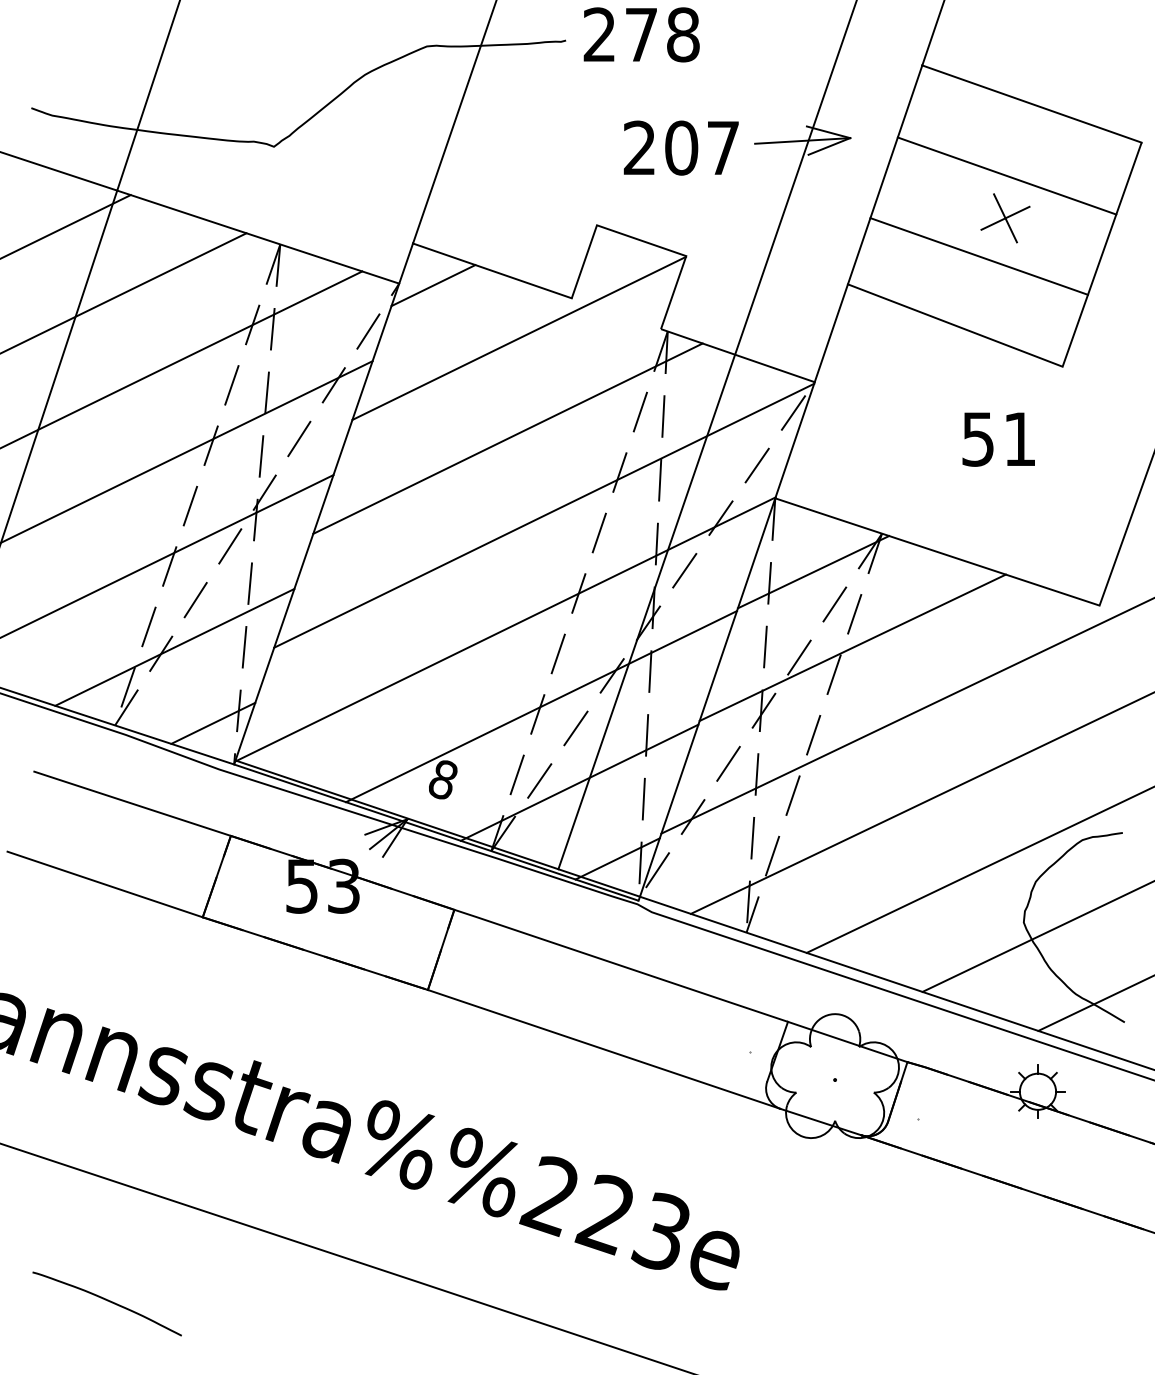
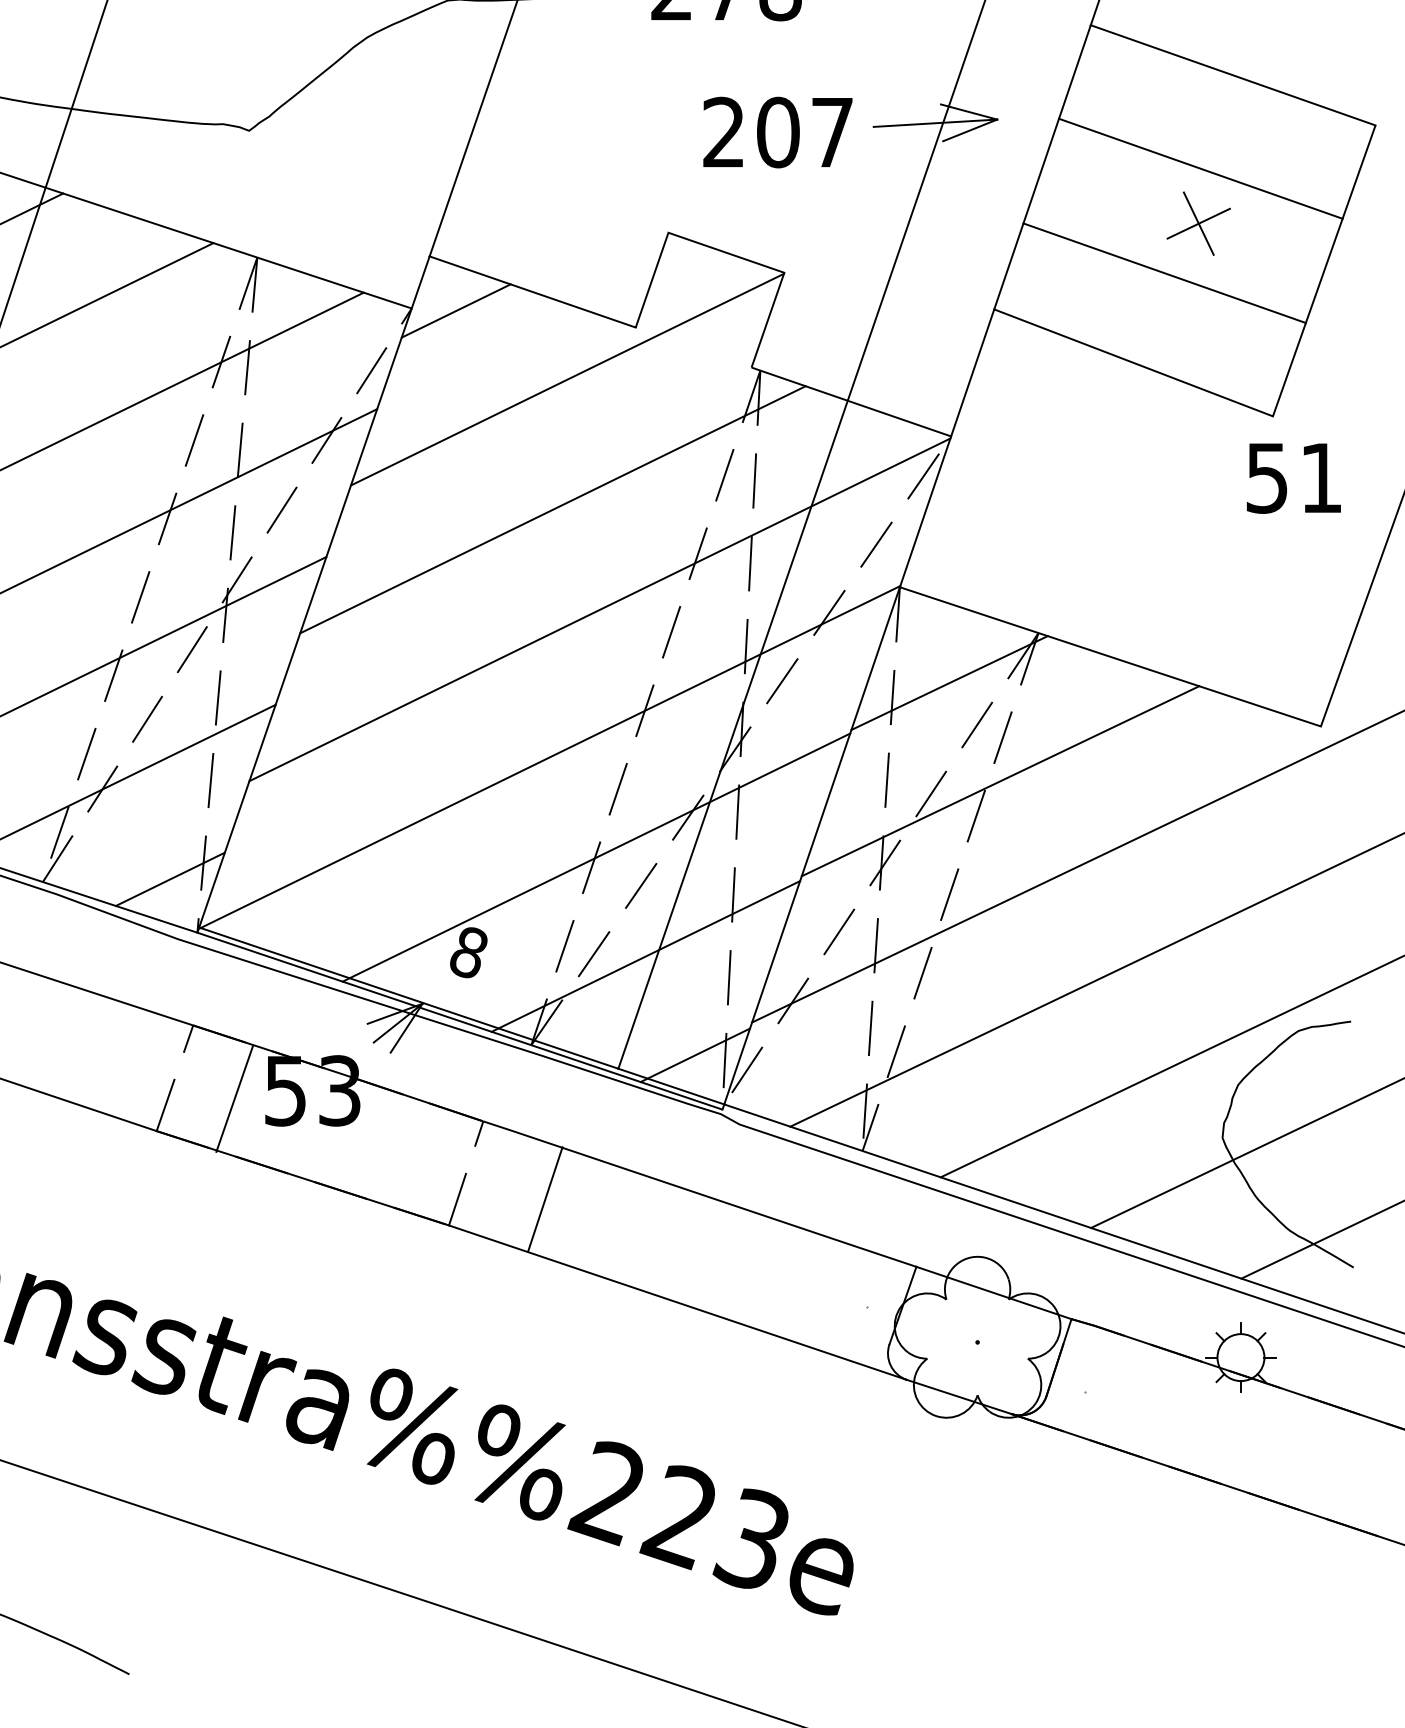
text: (998, 439) -> (1293, 478), moved
line: (216, 876) -> (234, 1098), moved
line: (440, 949) -> (544, 1198), moved

